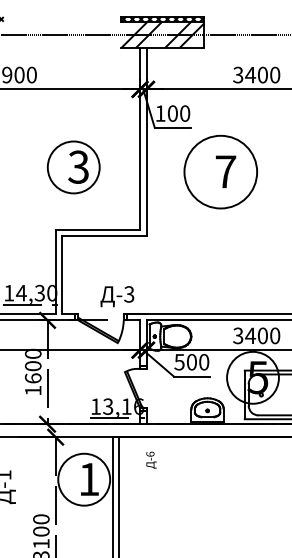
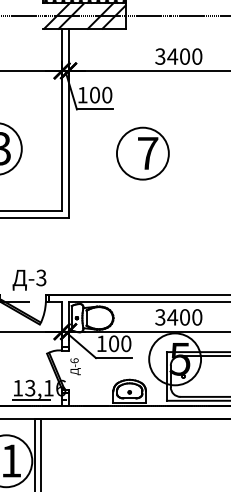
circle: (220, 172) -> (142, 154), size x0.71
text: (117, 296) -> (29, 280), moved
text: (179, 362) -> (101, 344), 500 -> 100
text: (151, 459) -> (75, 366), moved

